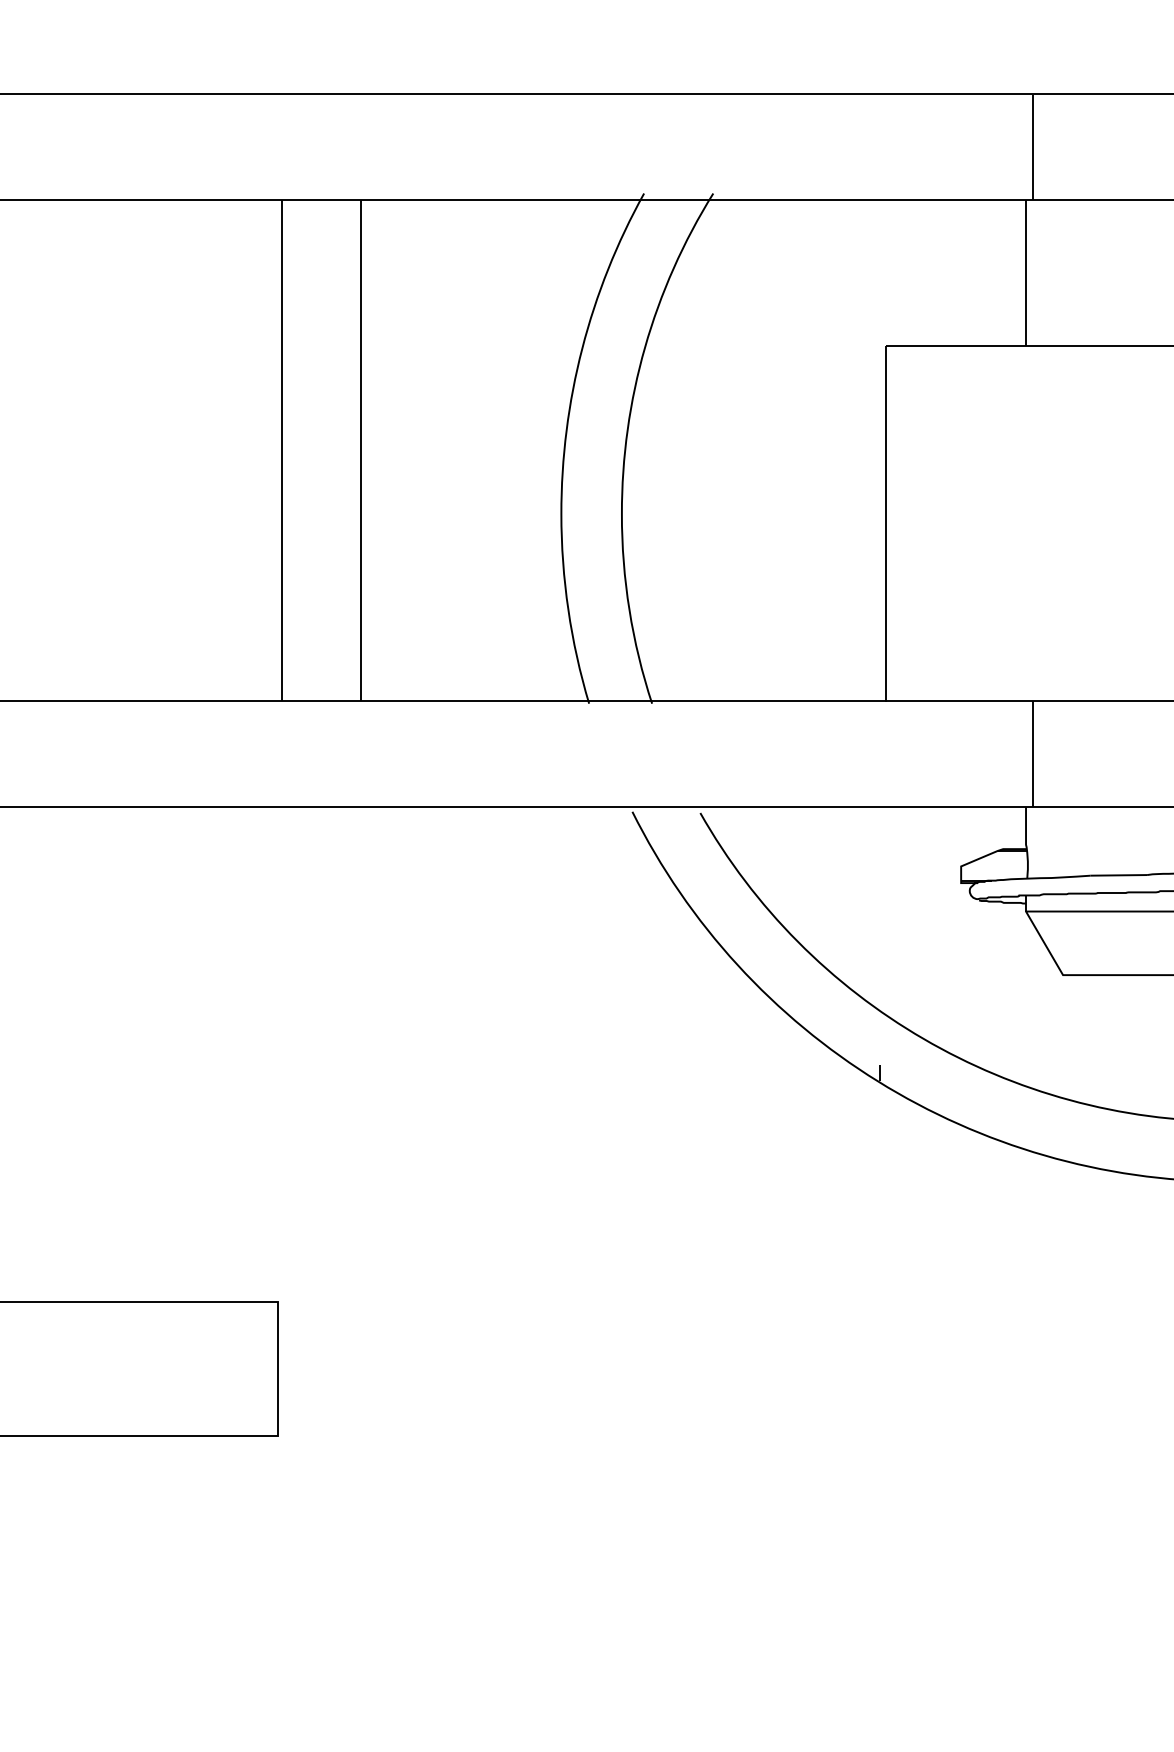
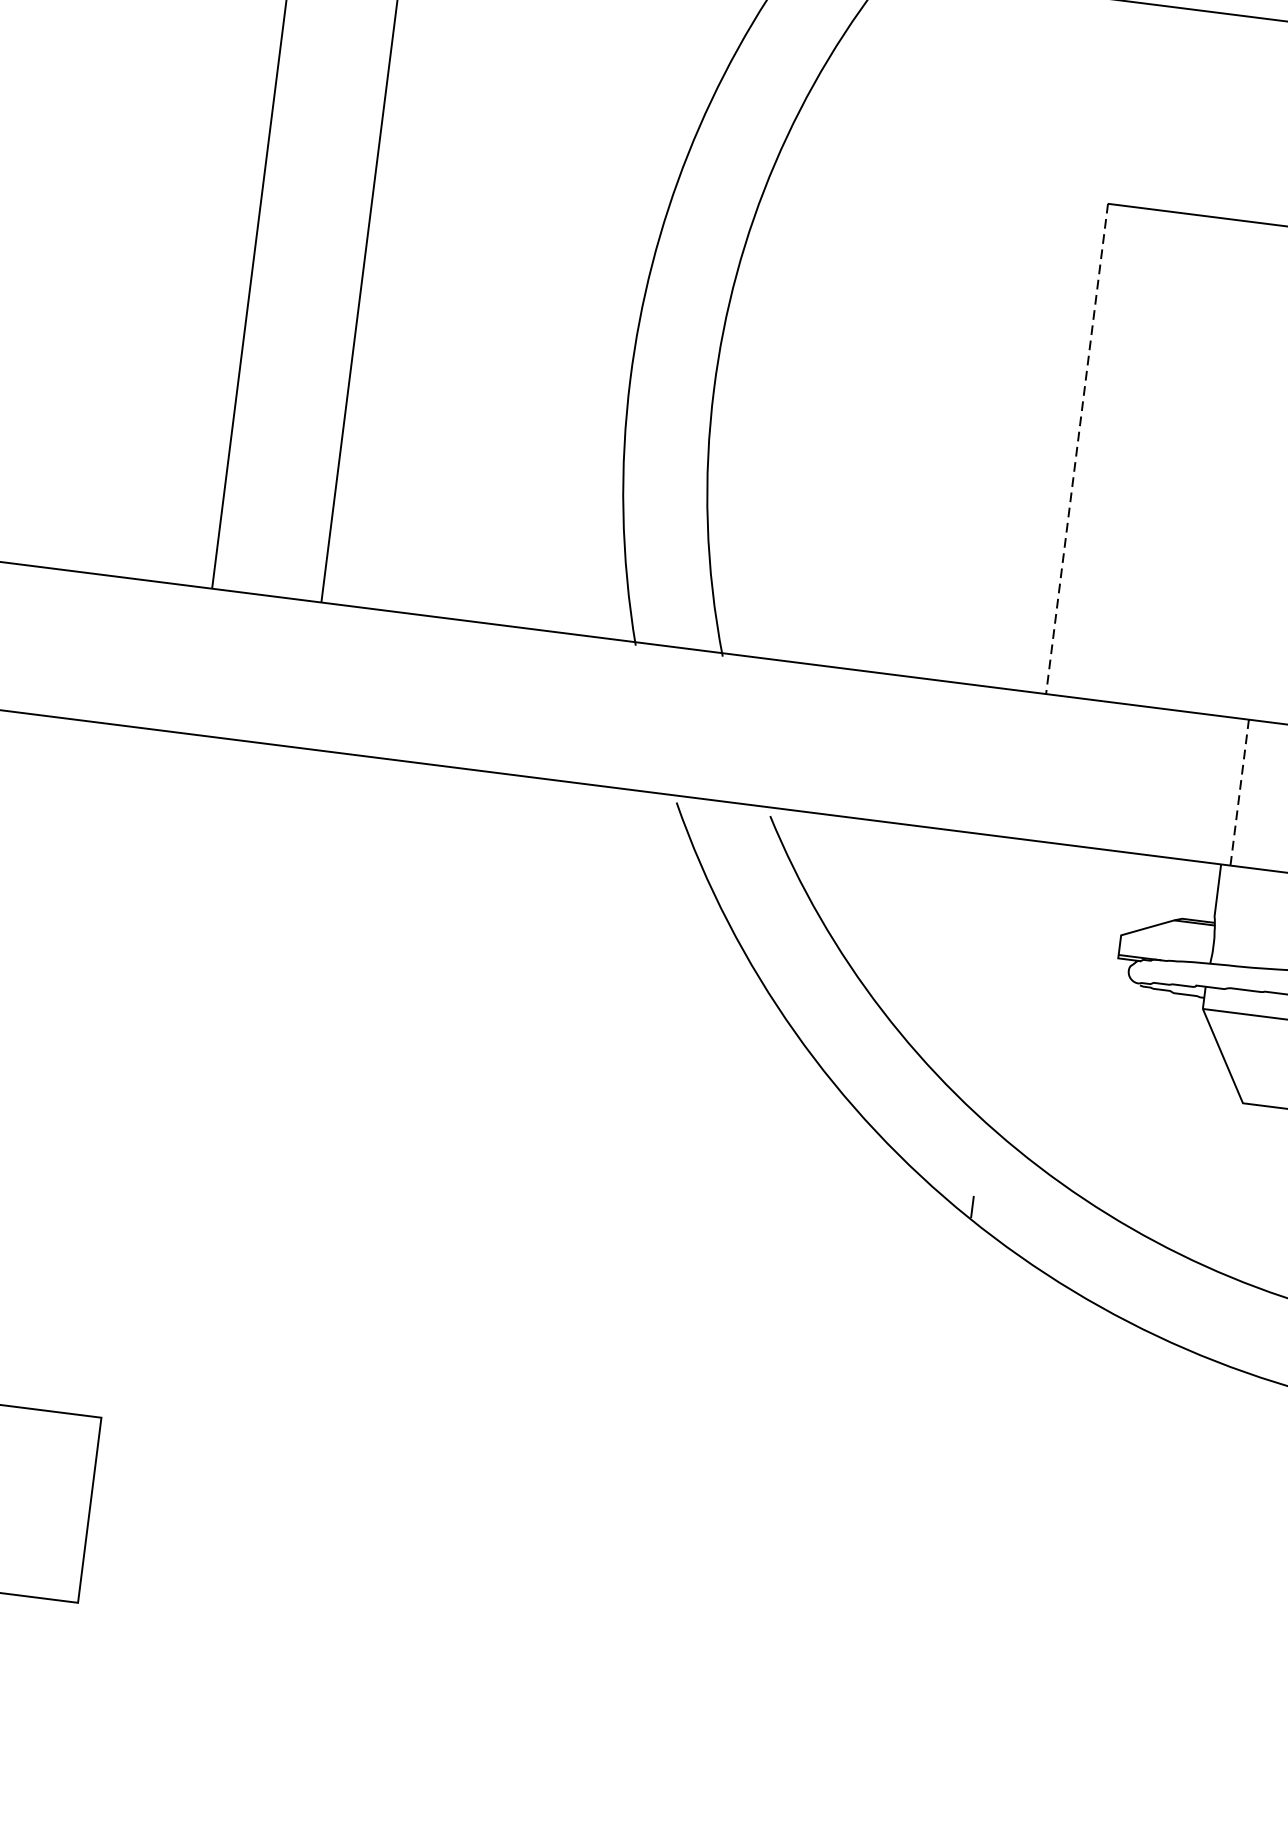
line: (885, 523) -> (1076, 448), solid -> dashed
line: (1032, 754) -> (1239, 793), solid -> dashed

